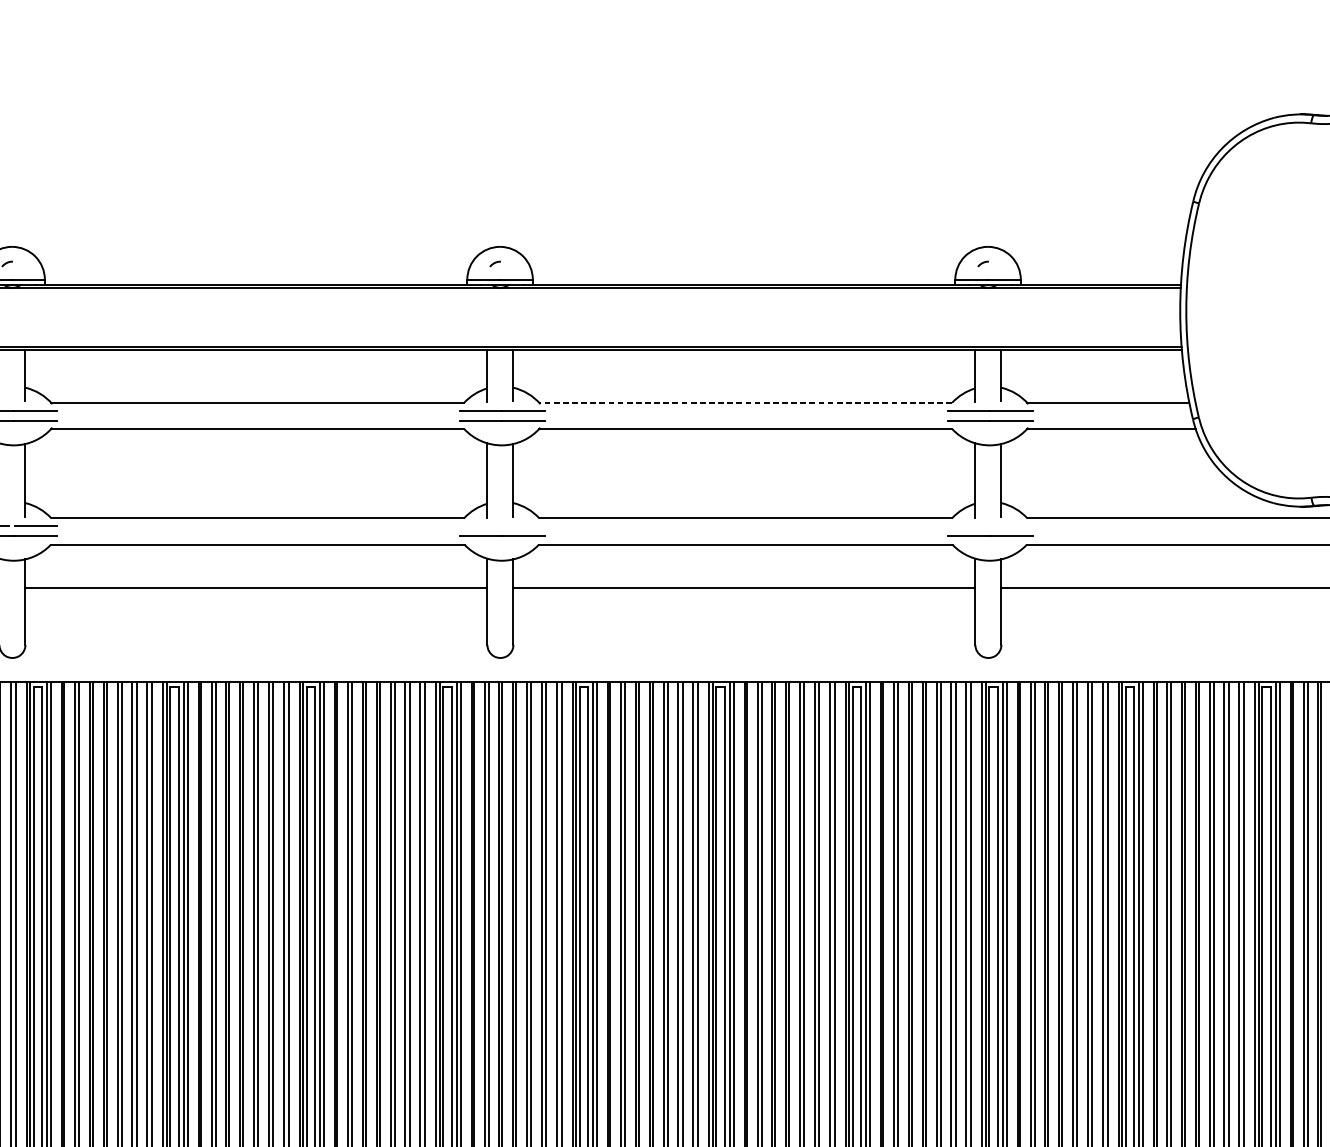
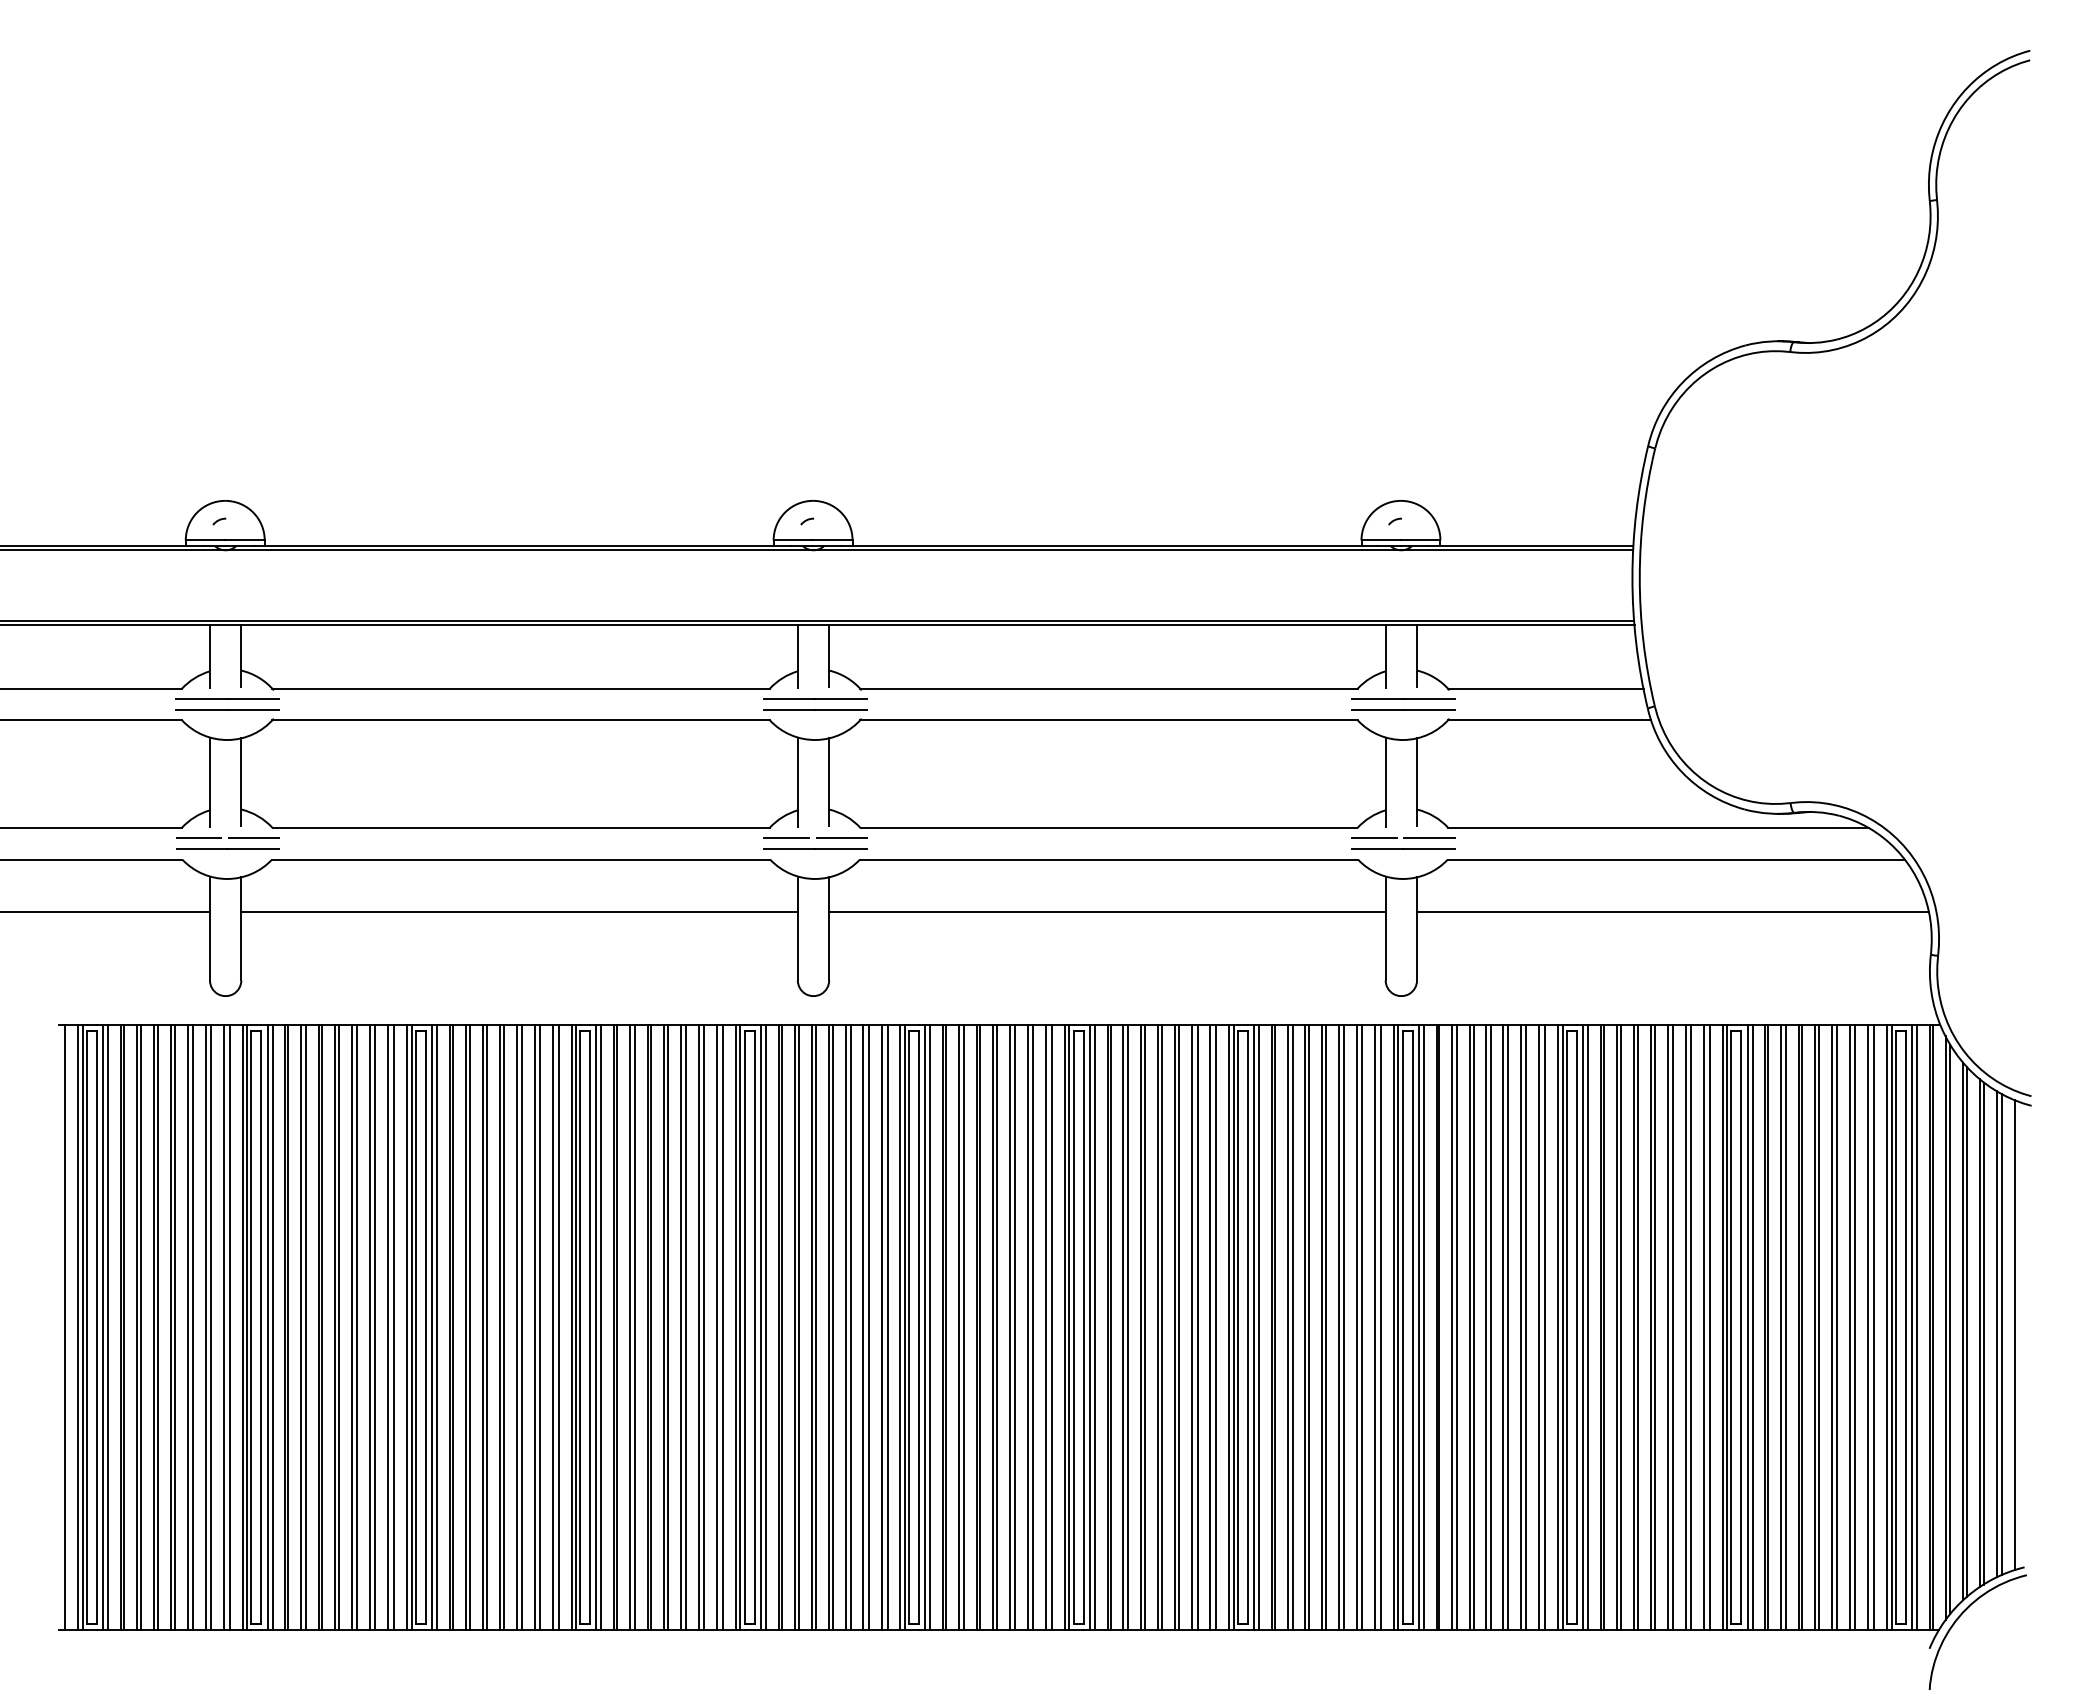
line: (745, 402) -> (1108, 688), dashed -> solid
line: (478, 526) -> (786, 837), added
line: (523, 526) -> (841, 837), added
line: (966, 526) -> (1374, 837), added
line: (1011, 526) -> (1429, 837), added

